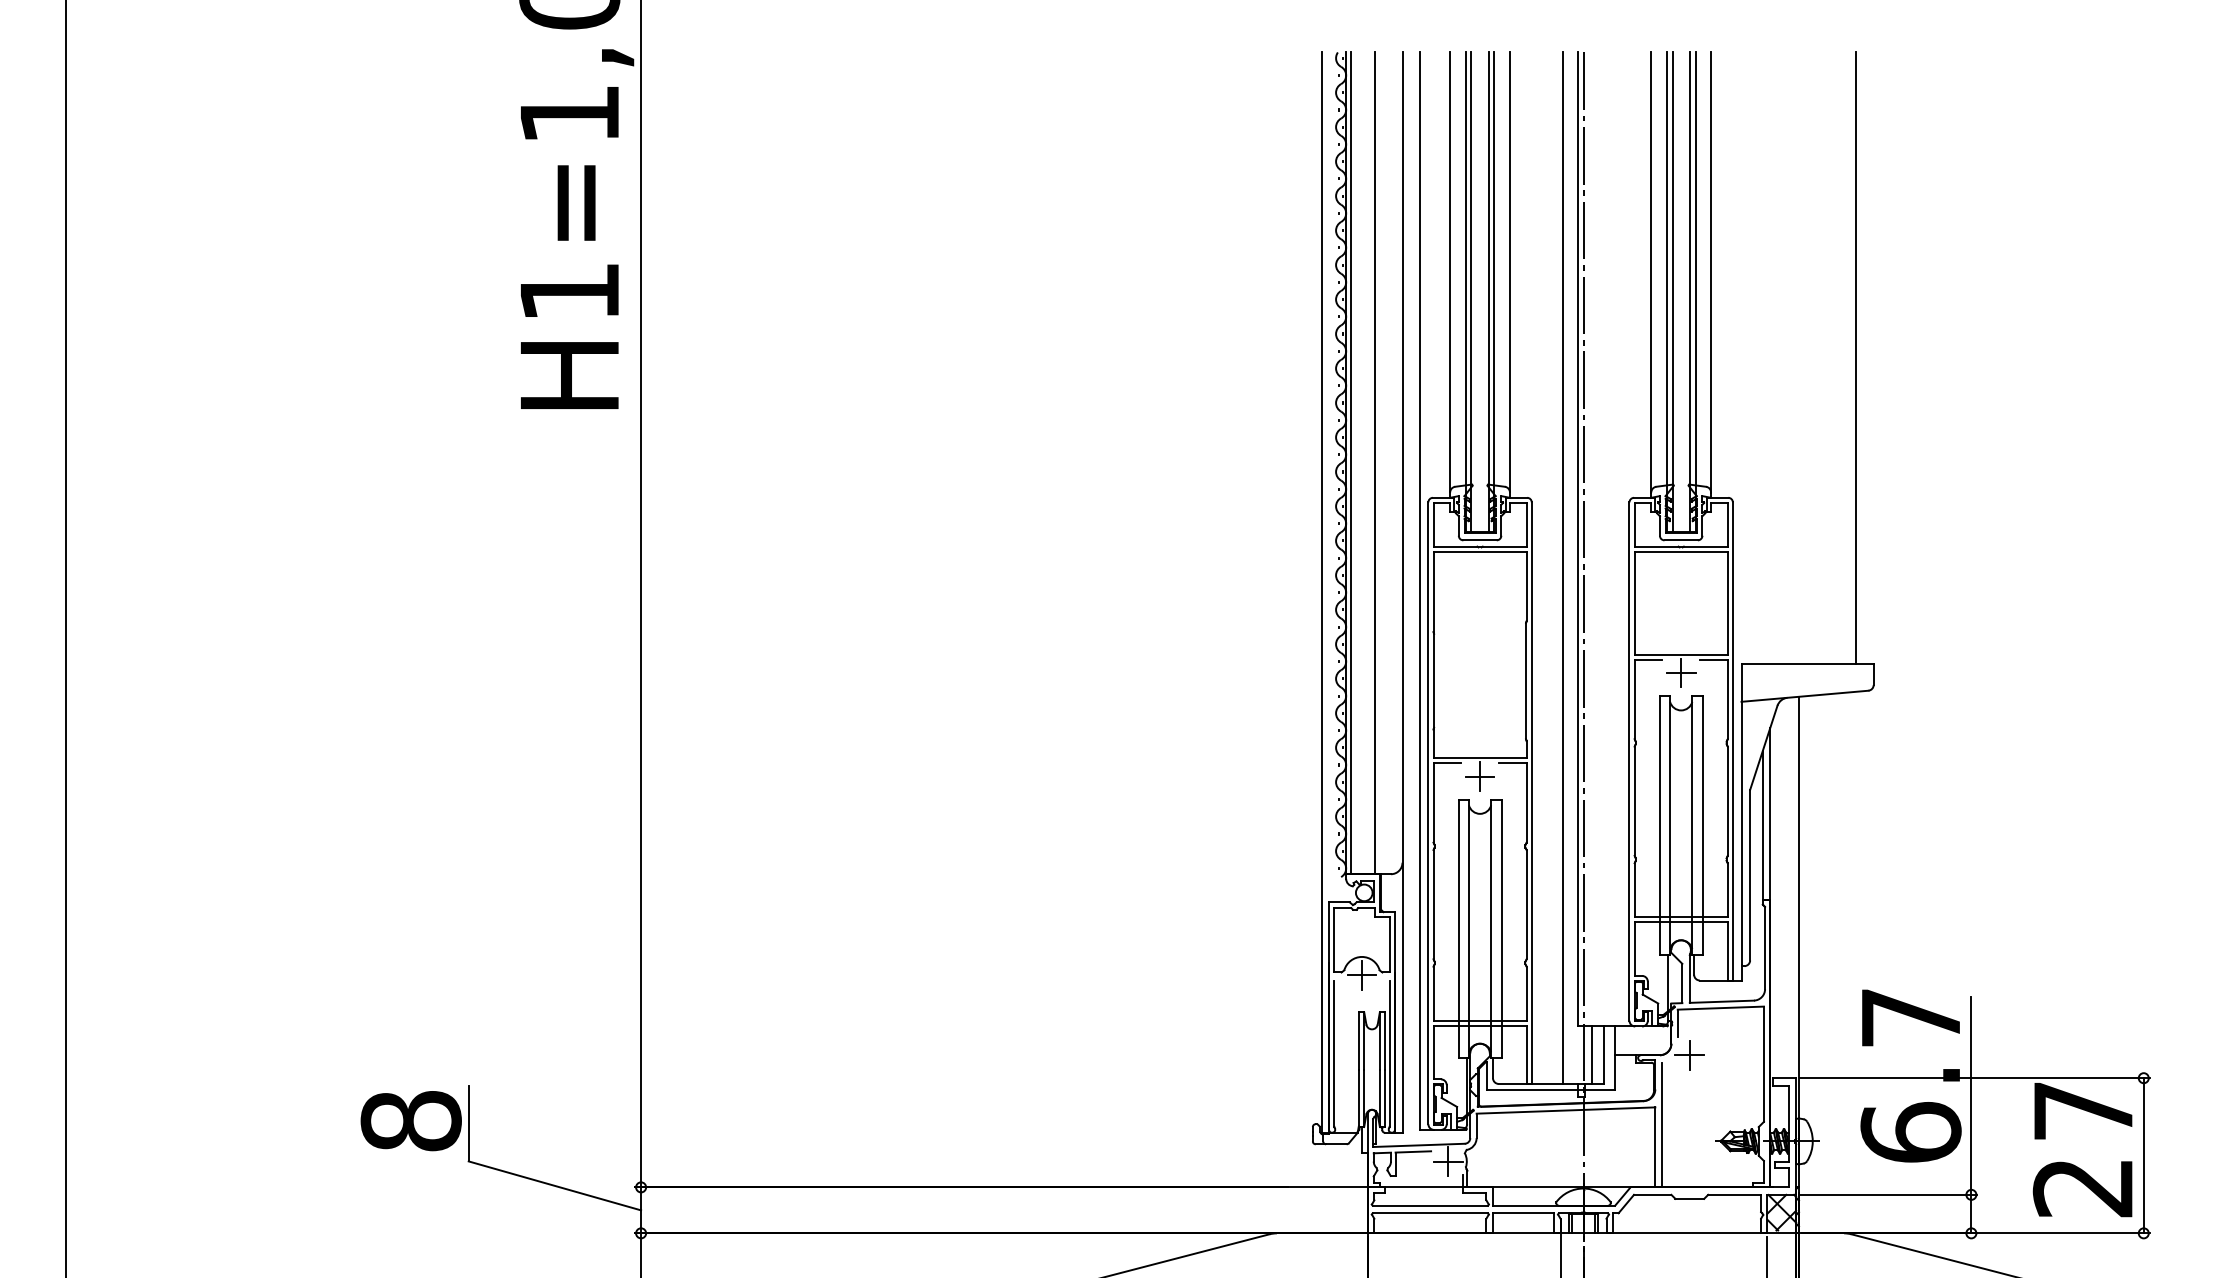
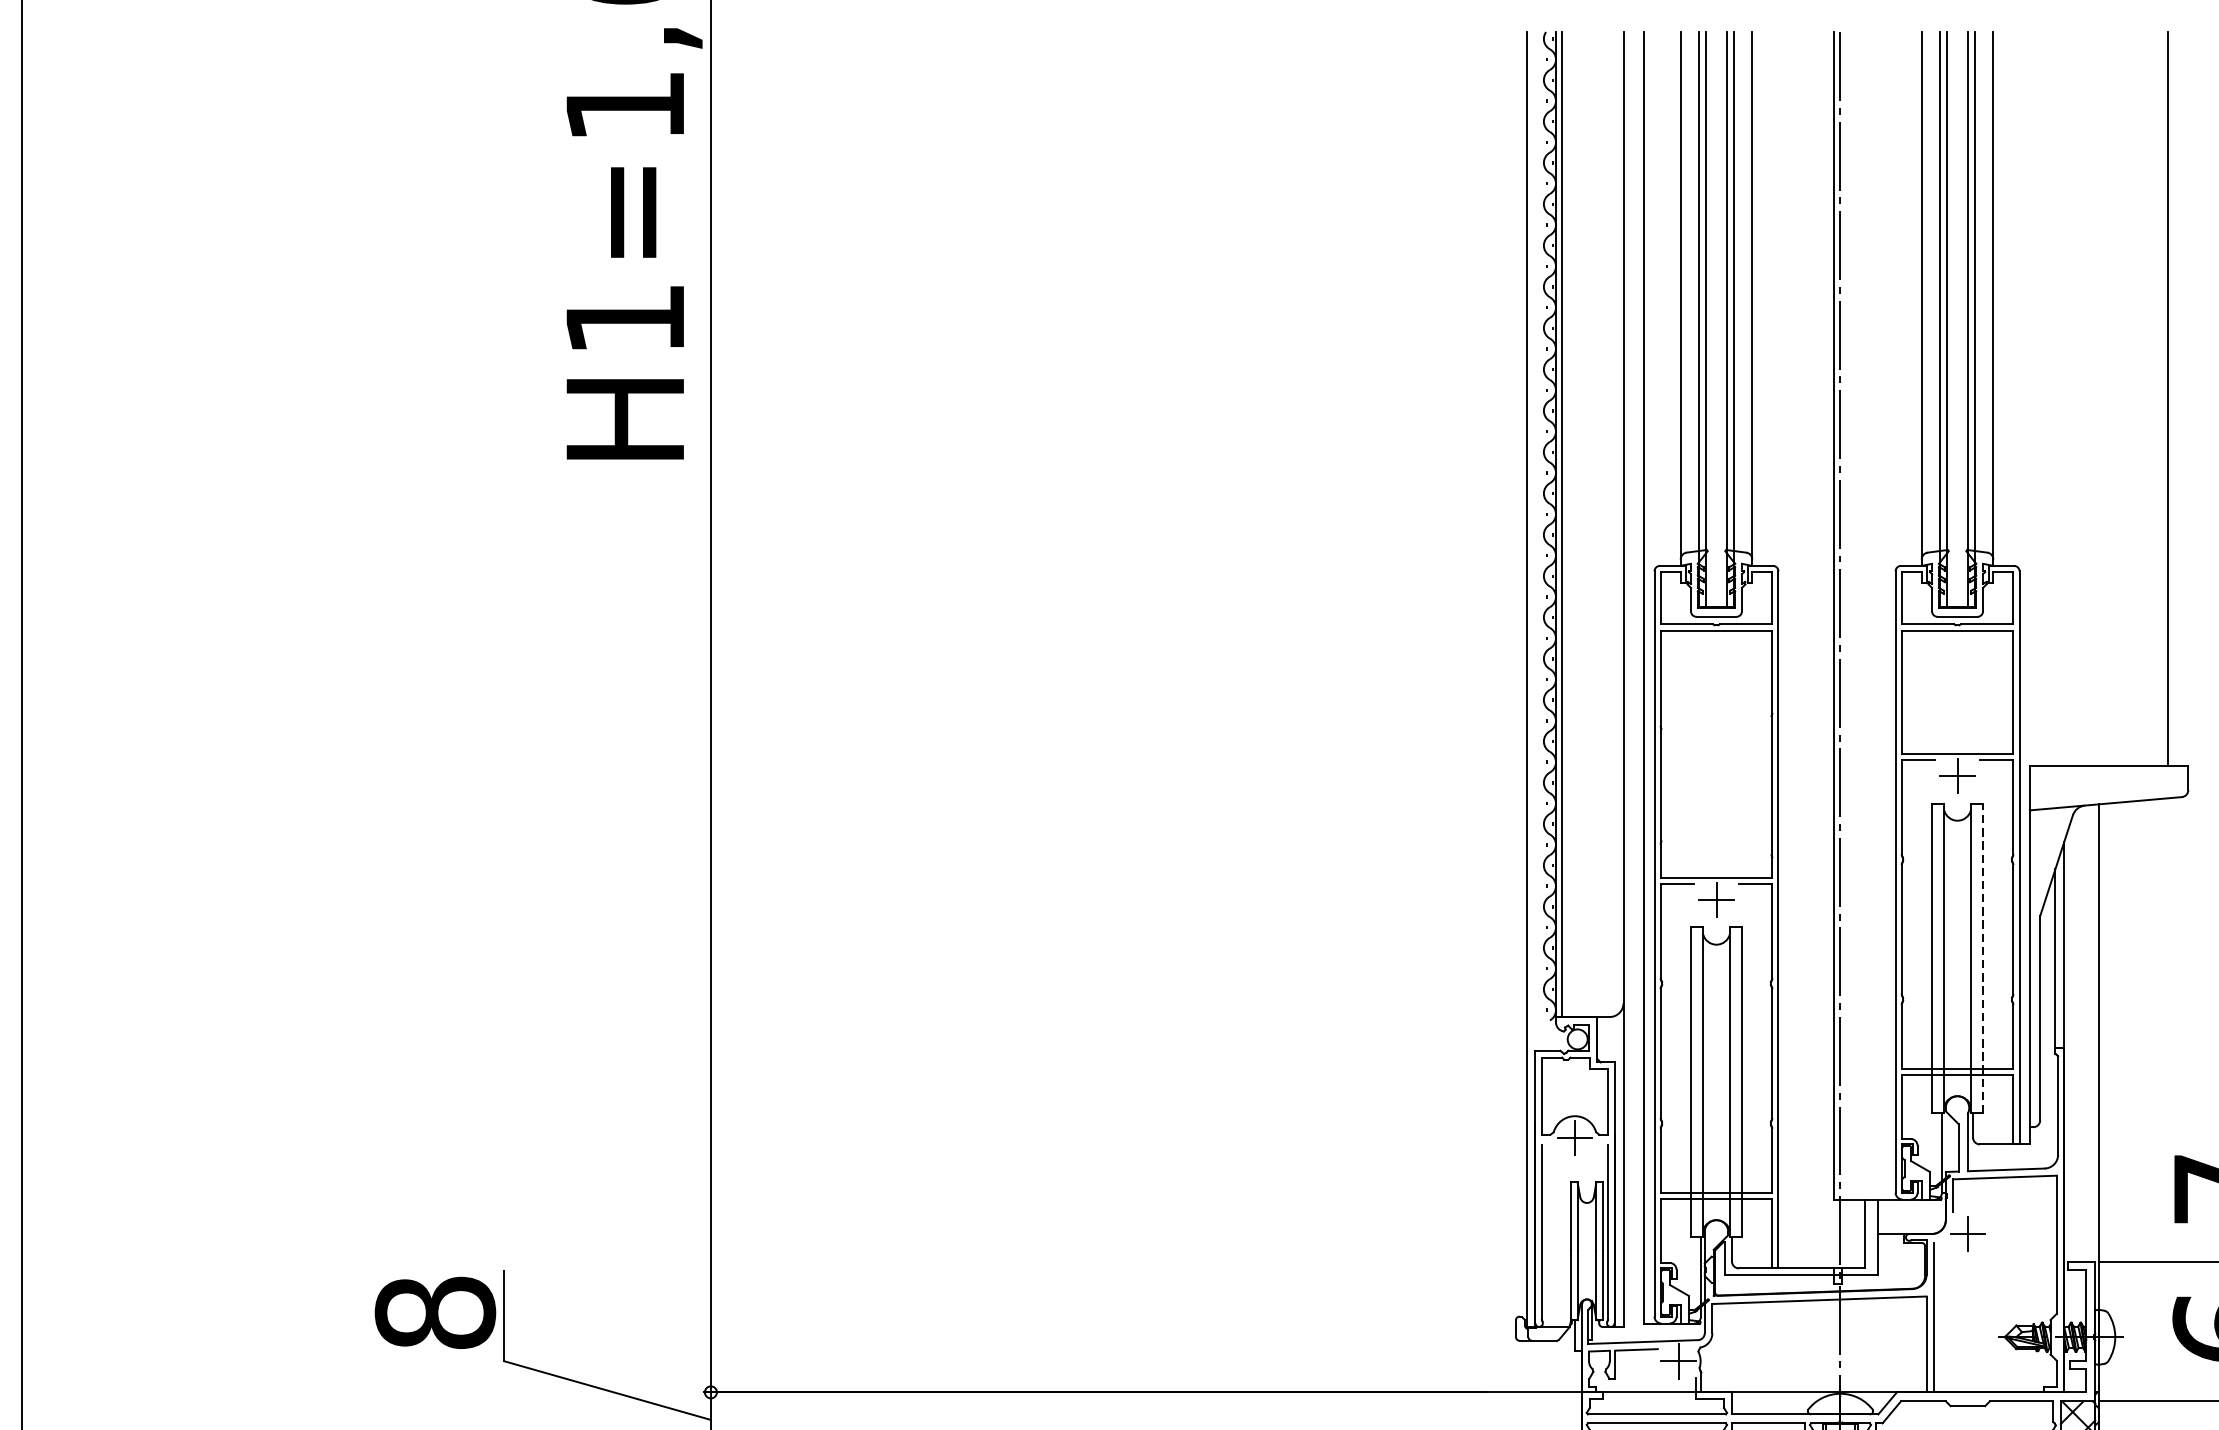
line: (1374, 463) -> (1589, 524), removed
line: (1563, 567) -> (1816, 649), removed
line: (1702, 824) -> (1983, 957), solid -> dashed
line: (1591, 1054) -> (1850, 1233), removed

